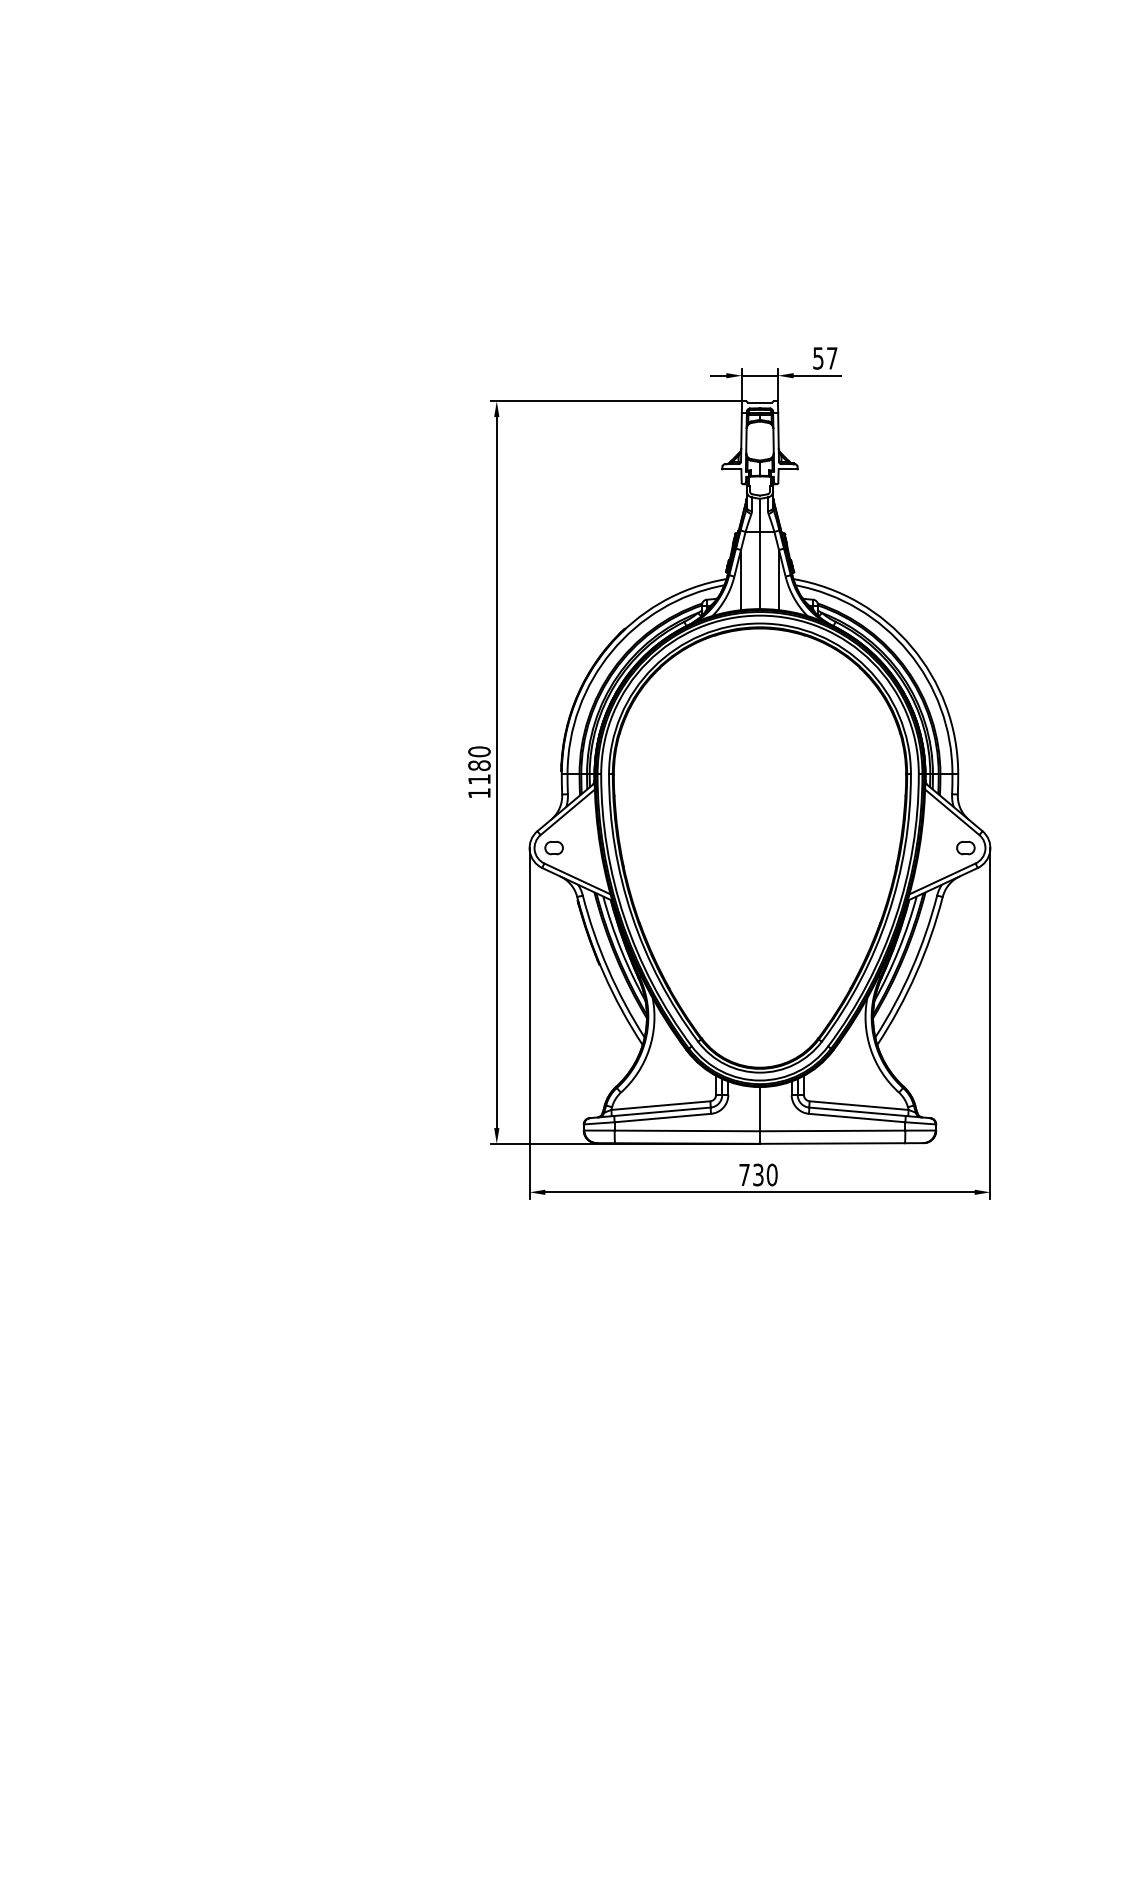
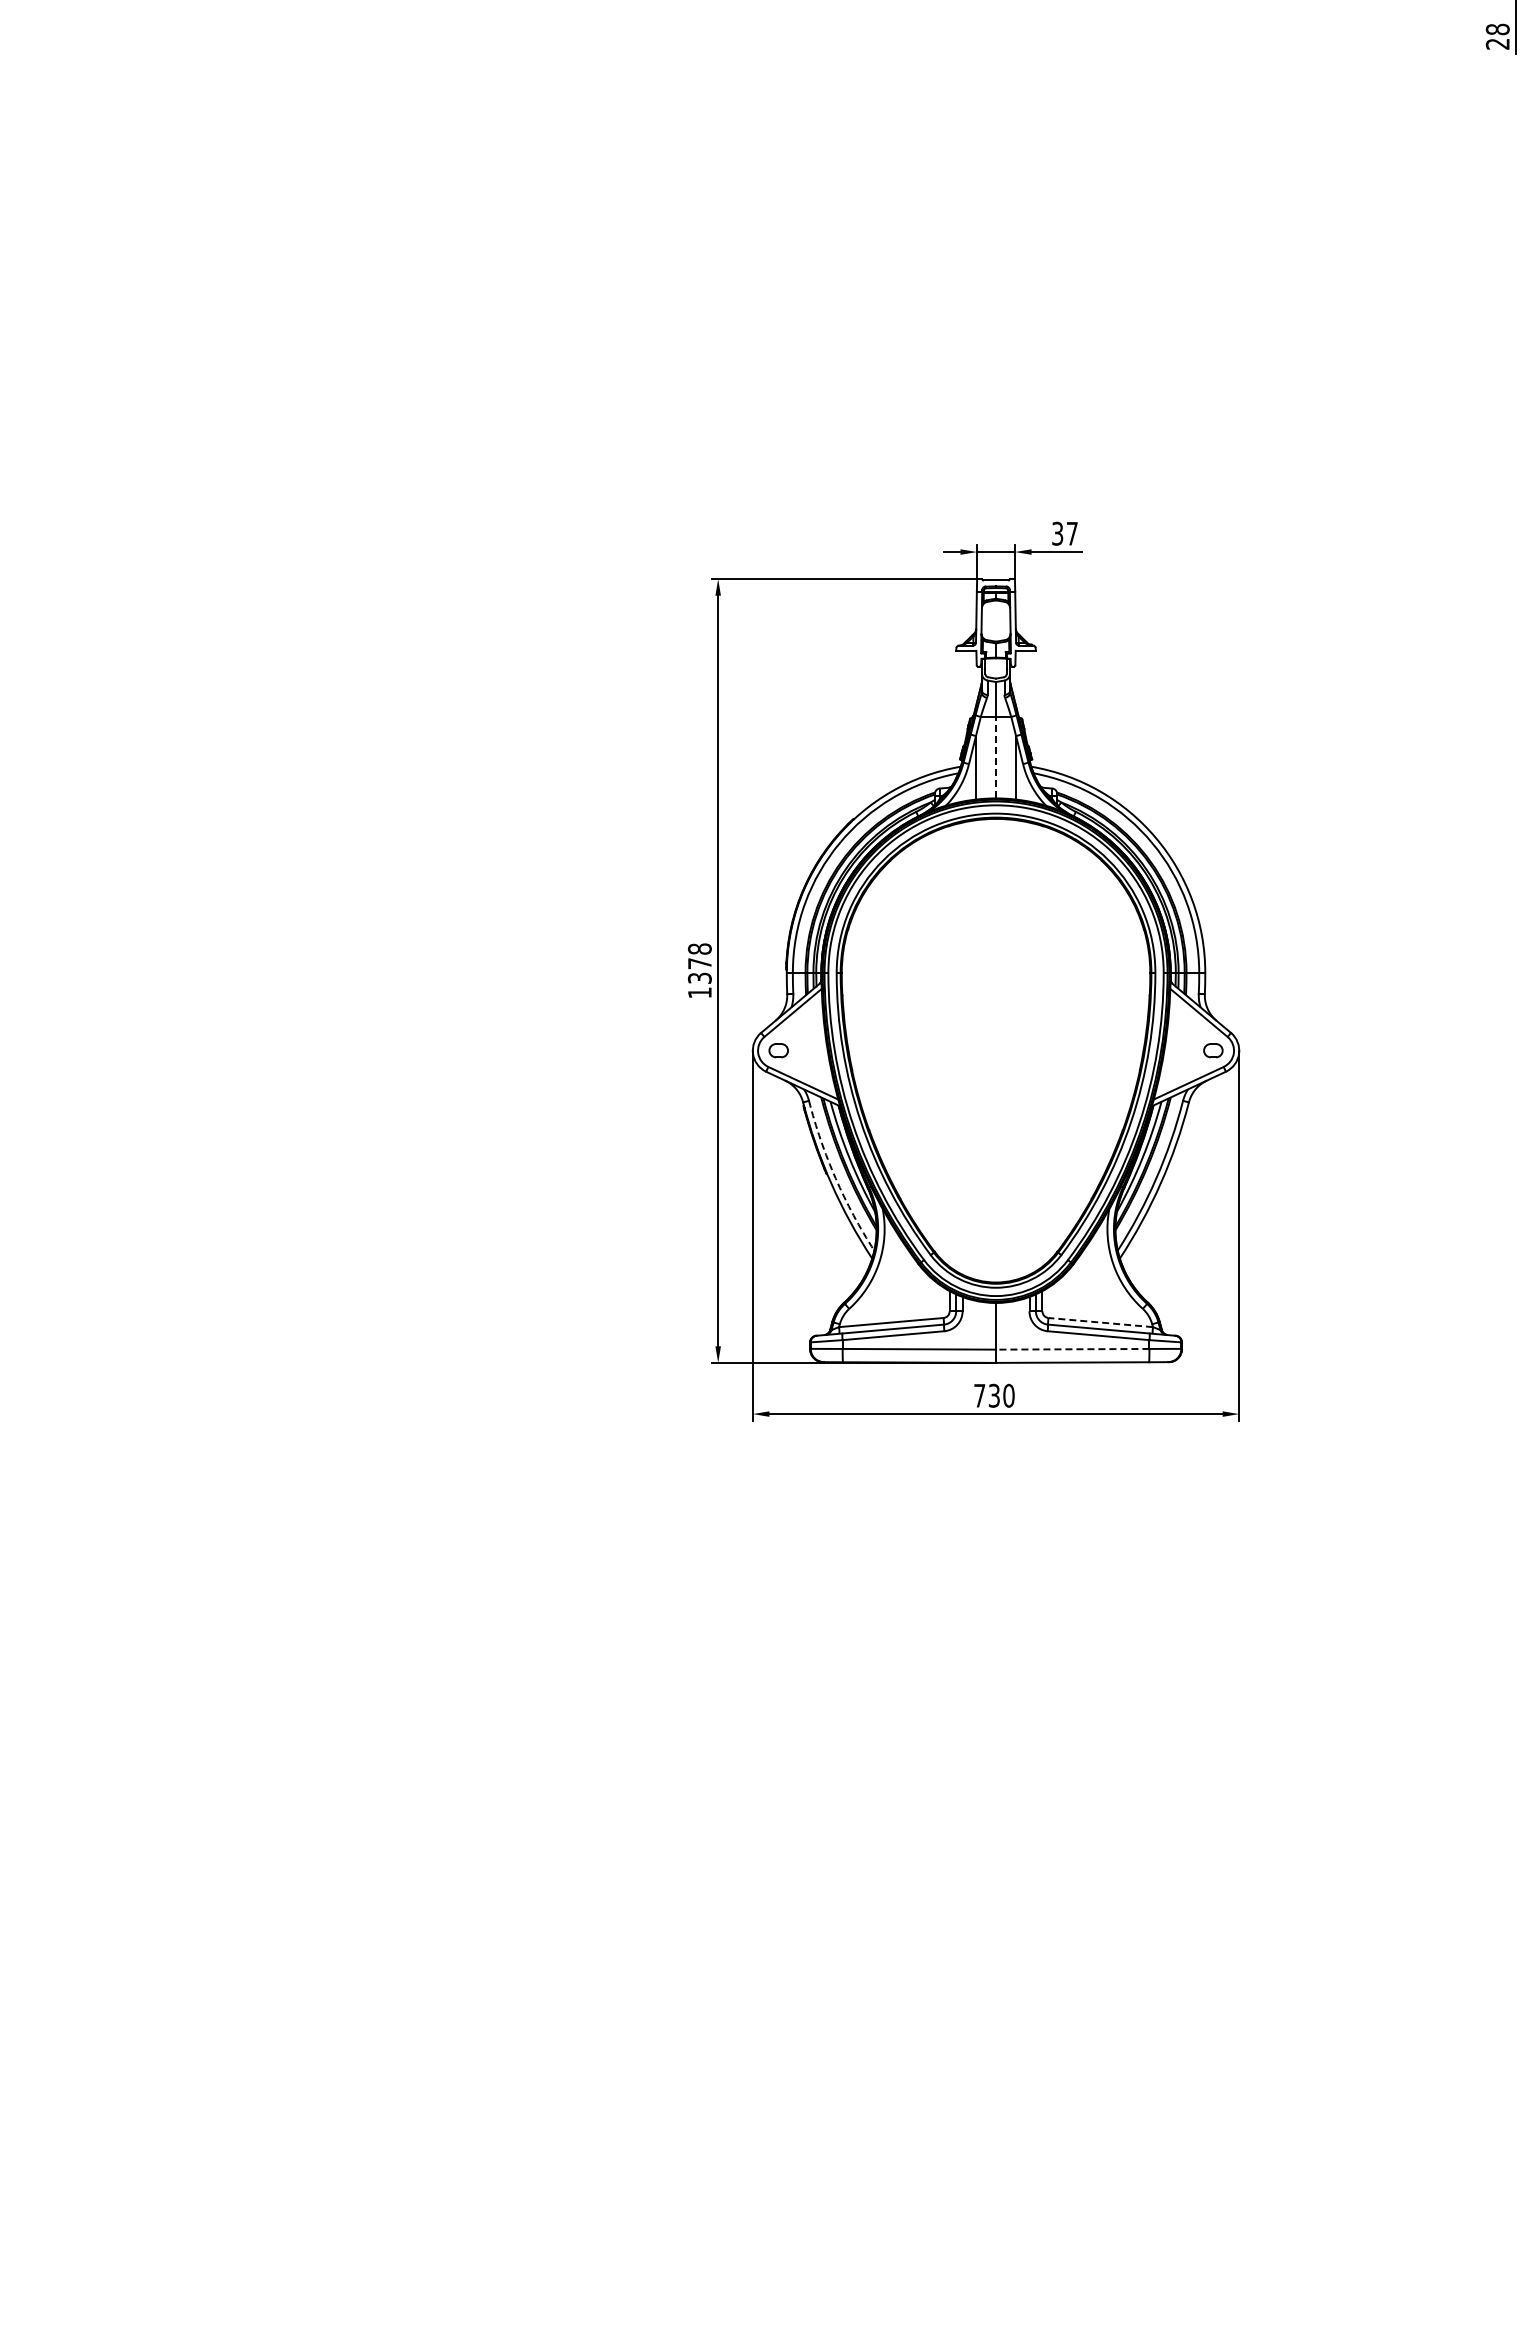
text: (818, 358) -> (1057, 533), 57 -> 37
line: (760, 570) -> (996, 757), solid -> dashed
text: (479, 765) -> (699, 963), 1180 -> 1378
arc: (607, 969) -> (835, 1178), solid -> dashed
line: (858, 1105) -> (1100, 1322), solid -> dashed
line: (832, 1131) -> (1072, 1349), solid -> dashed

